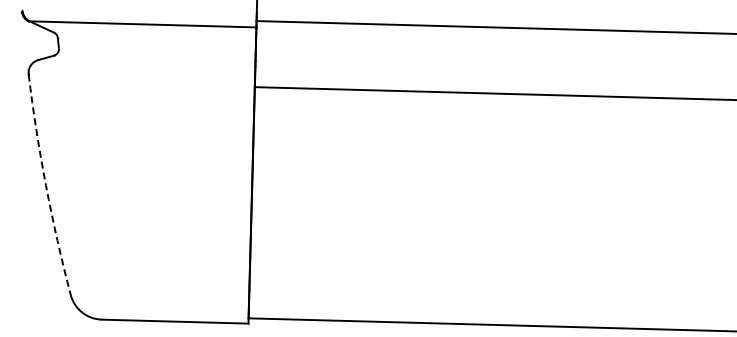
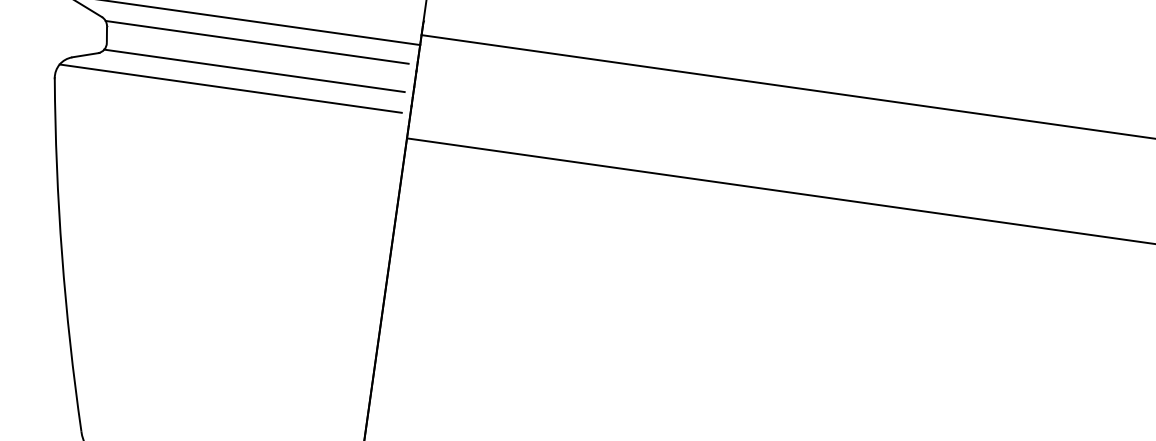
line: (153, 37) -> (257, 42), added
line: (153, 55) -> (253, 70), added
line: (139, 68) -> (229, 88), added
arc: (46, 185) -> (62, 255), dashed -> solid

